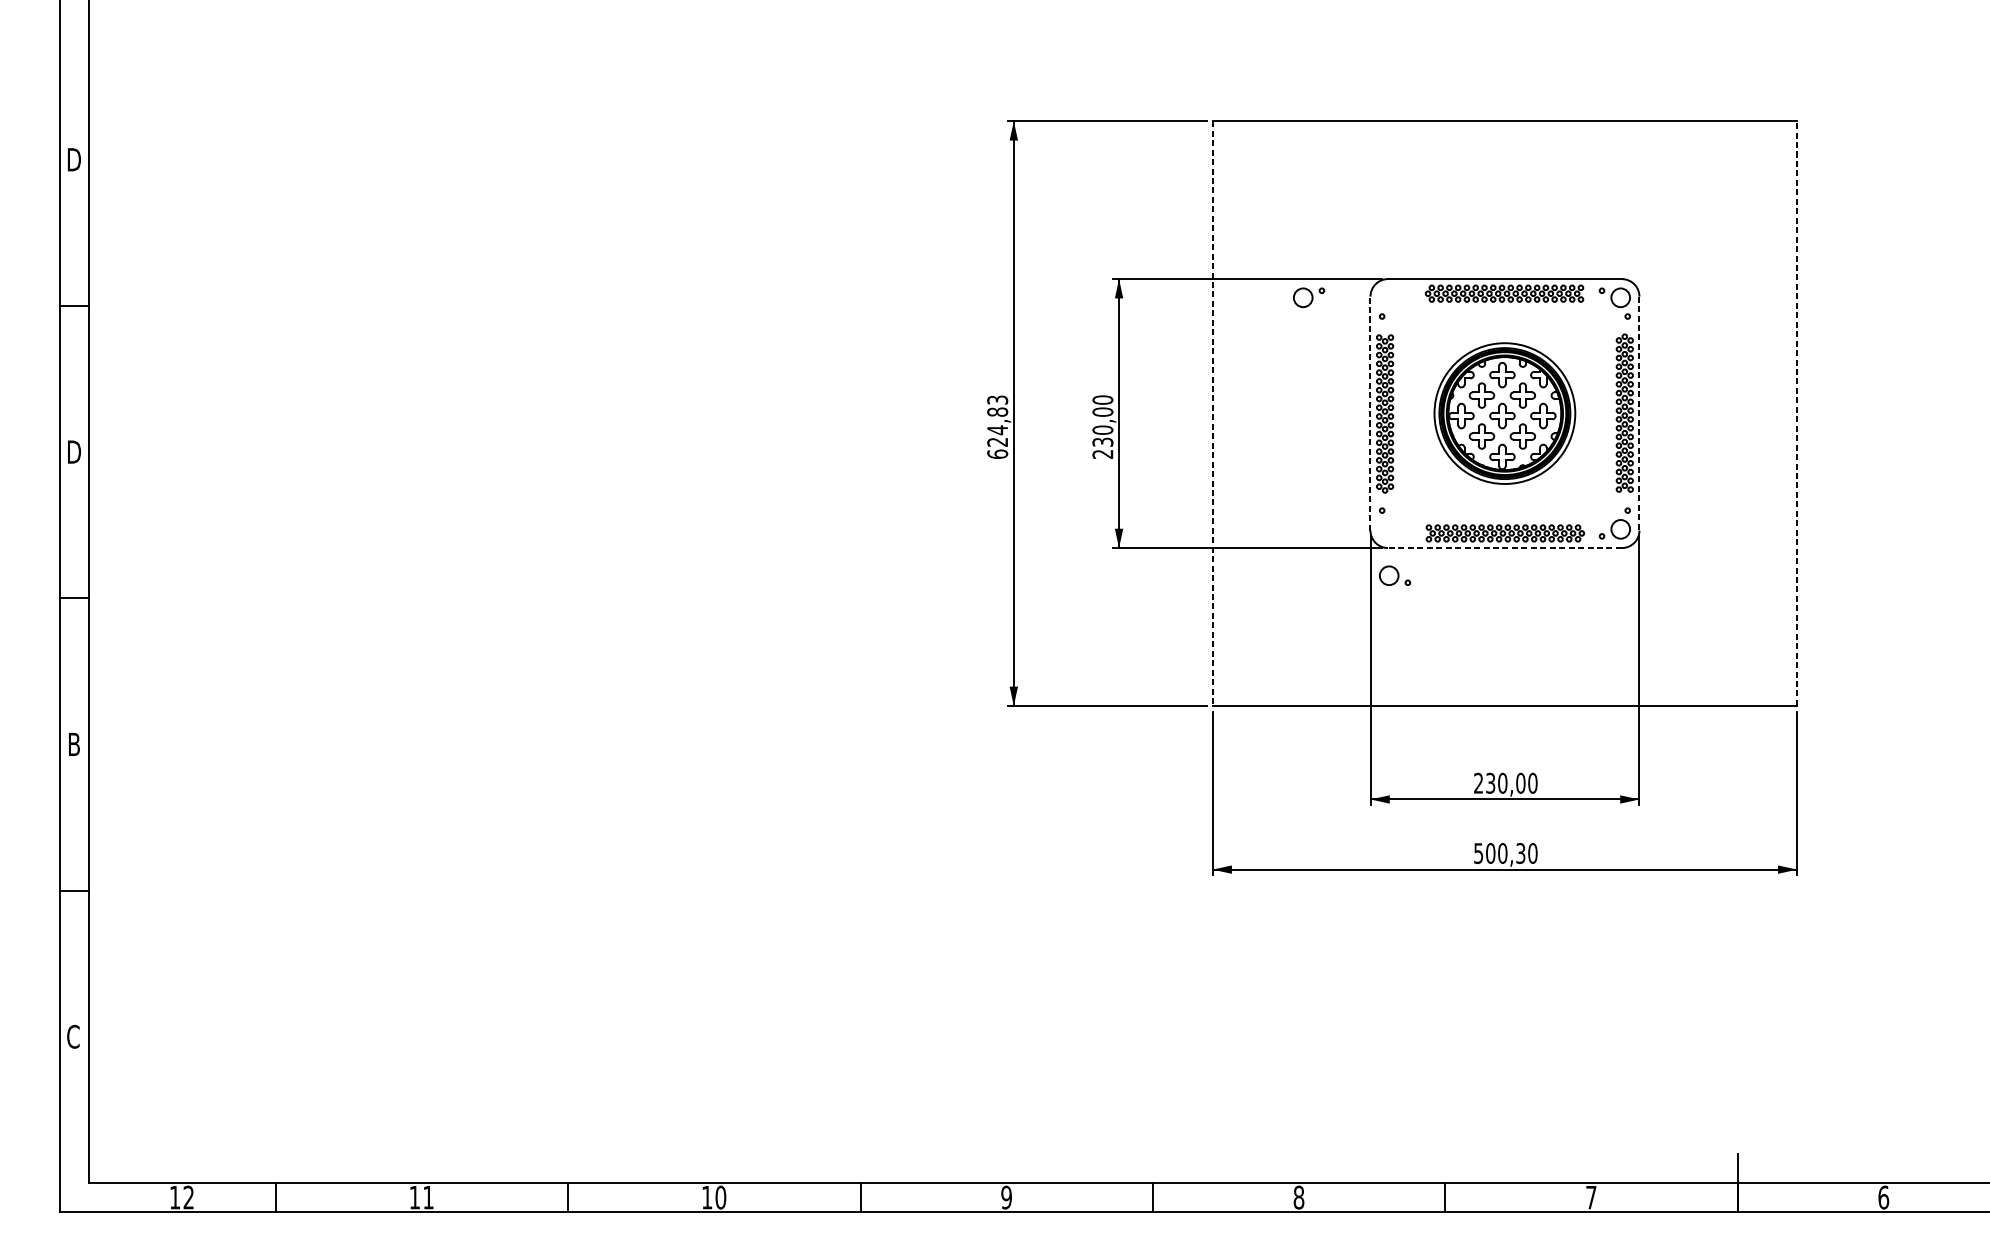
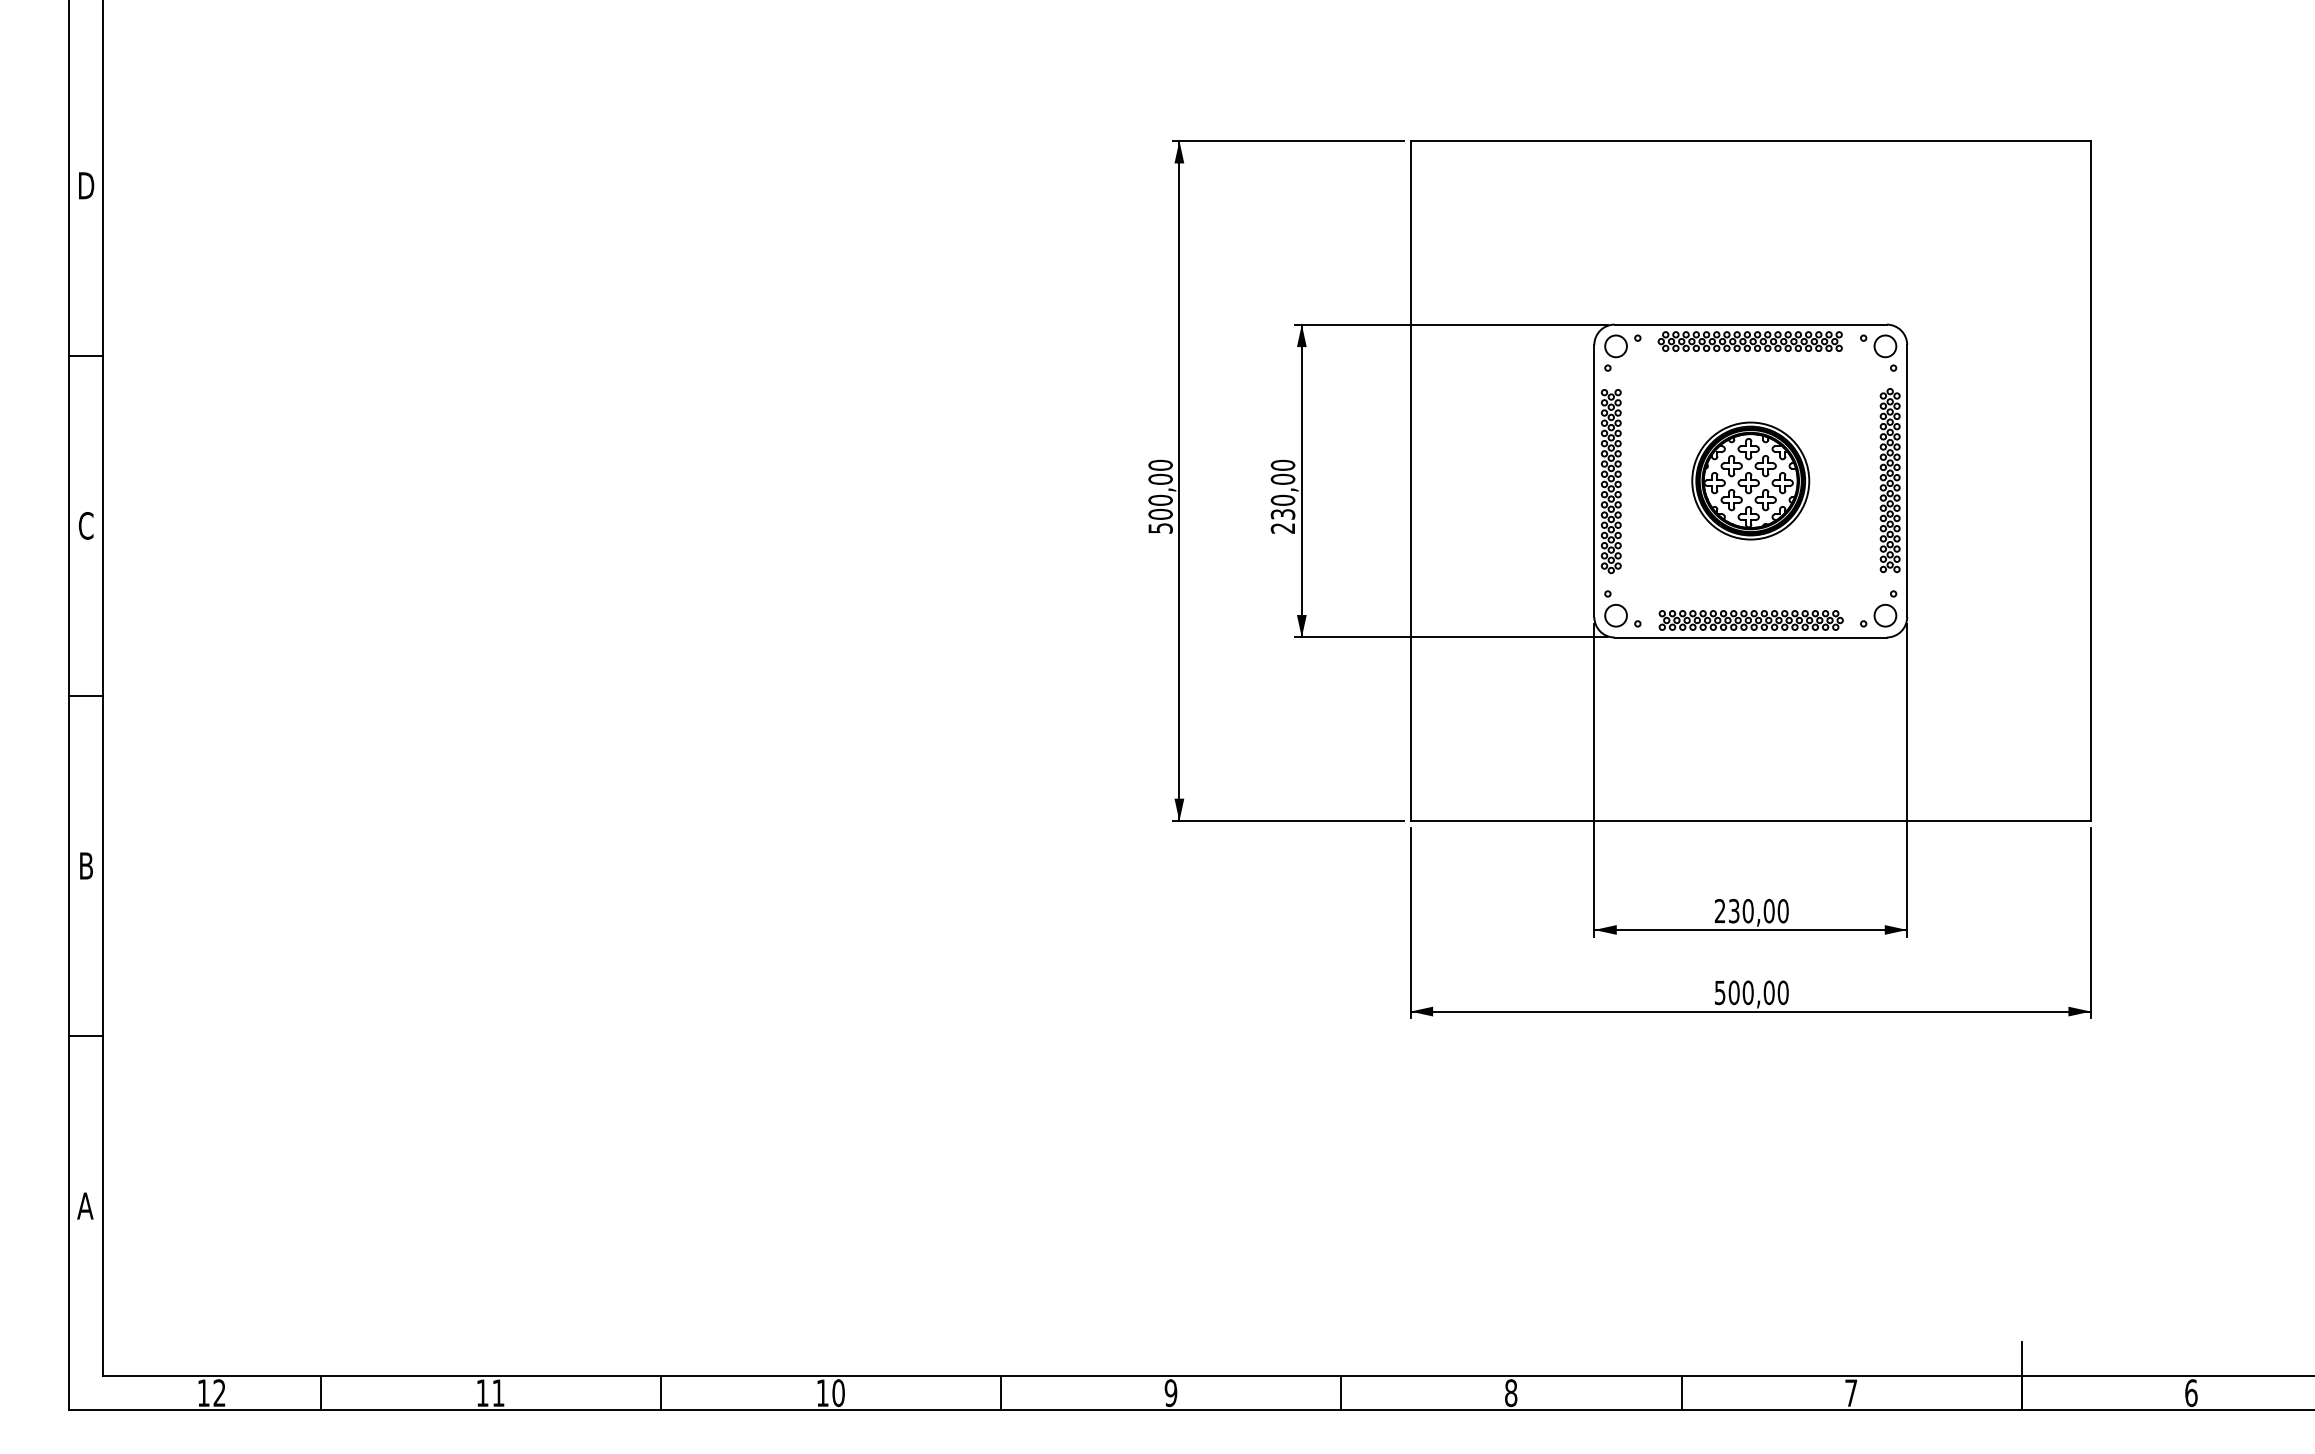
part: (1308, 297) -> (1622, 346), moved
line: (1212, 413) -> (1410, 481), dashed -> solid
line: (1370, 413) -> (1594, 480), dashed -> solid
part: (1504, 413) -> (1750, 480), size x0.71
line: (1639, 413) -> (1907, 481), dashed -> solid
line: (1797, 413) -> (2090, 480), dashed -> solid
text: (997, 426) -> (1160, 496), 624,83 -> 500,00
text: (74, 451) -> (86, 525), D -> C
line: (1504, 548) -> (1750, 637), dashed -> solid
part: (1394, 575) -> (1622, 615), moved
text: (1520, 853) -> (1768, 992), 500,30 -> 500,00
text: (73, 1036) -> (85, 1205), C -> A

